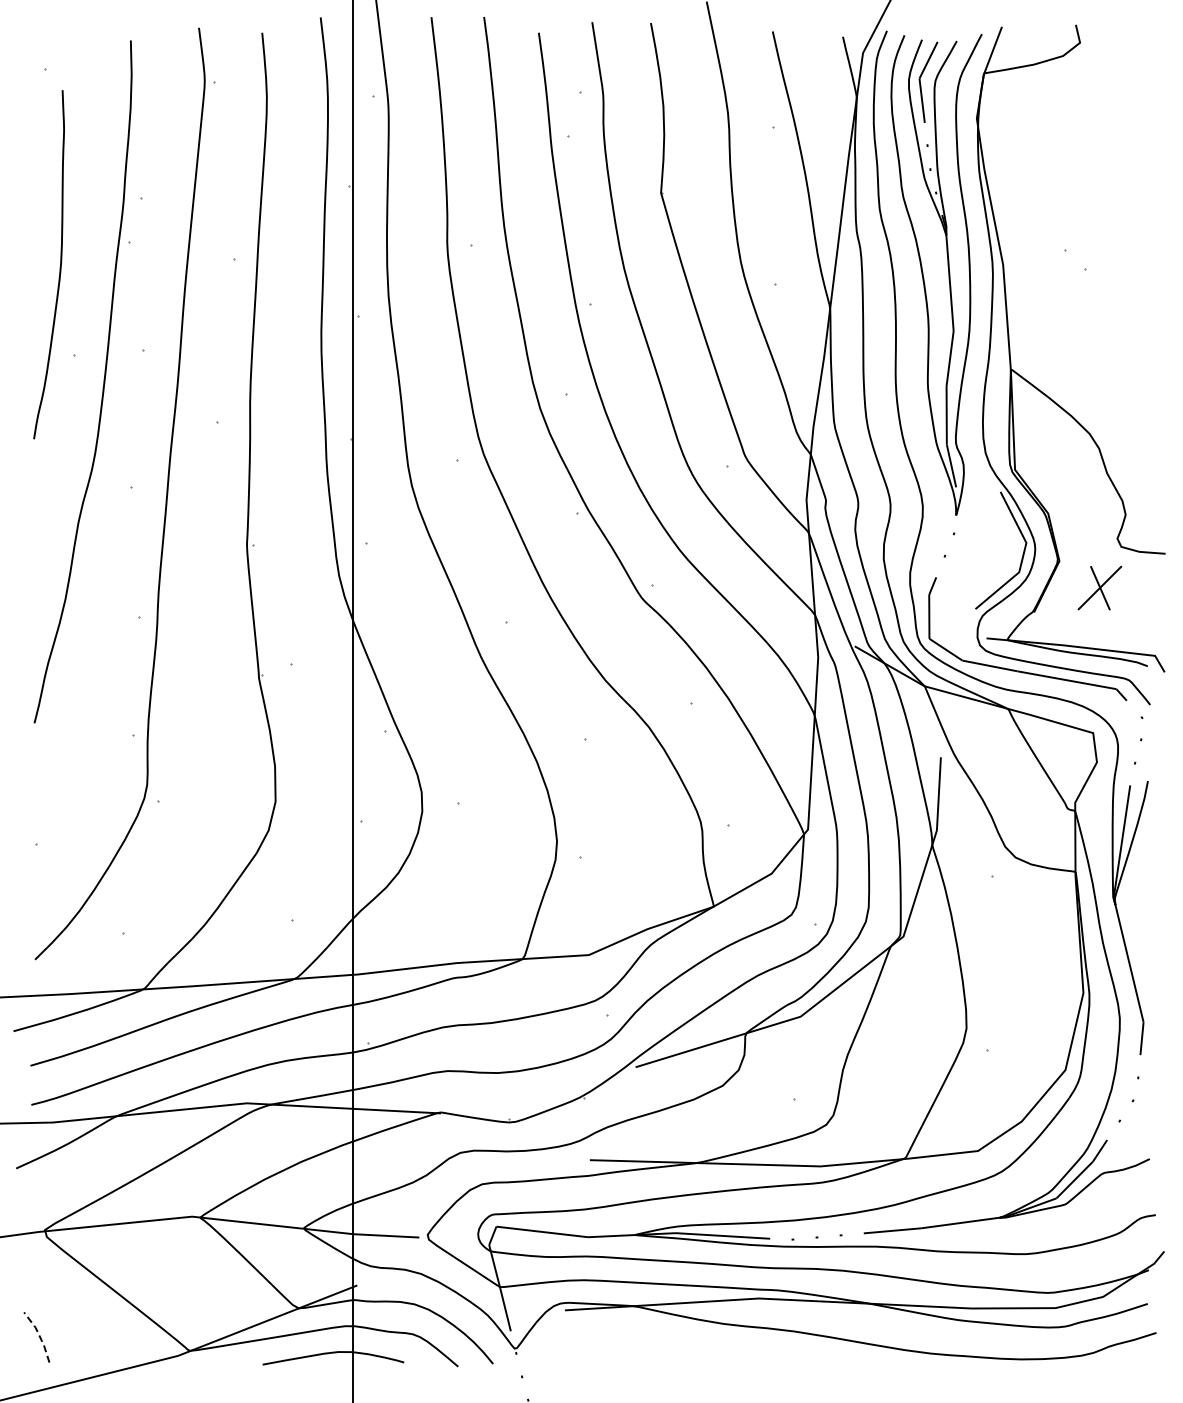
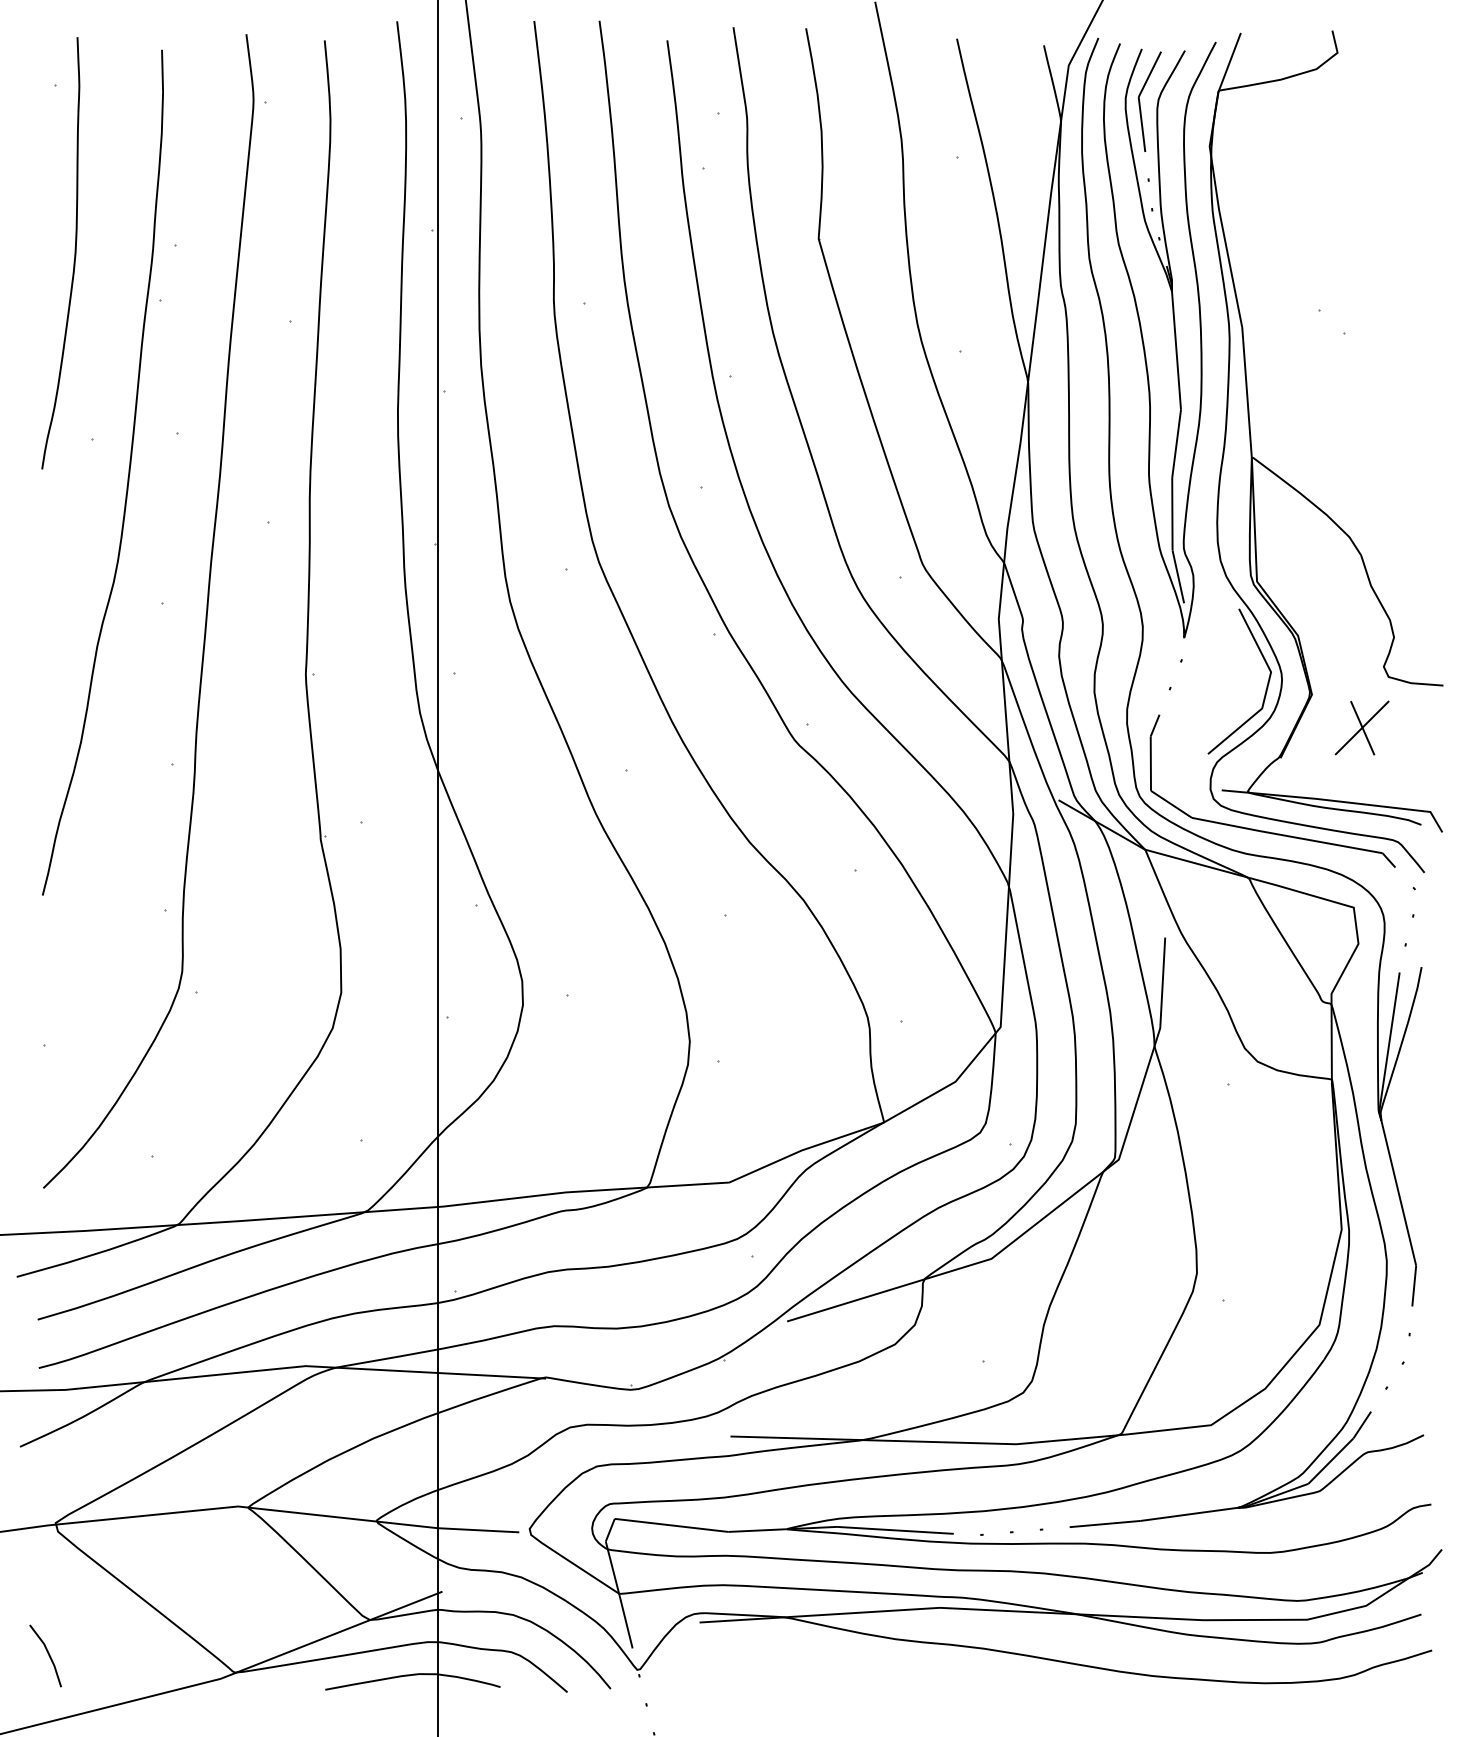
curve: (59, 267) -> (73, 256), moved
line: (39, 1335) -> (48, 1653), dashed -> solid

